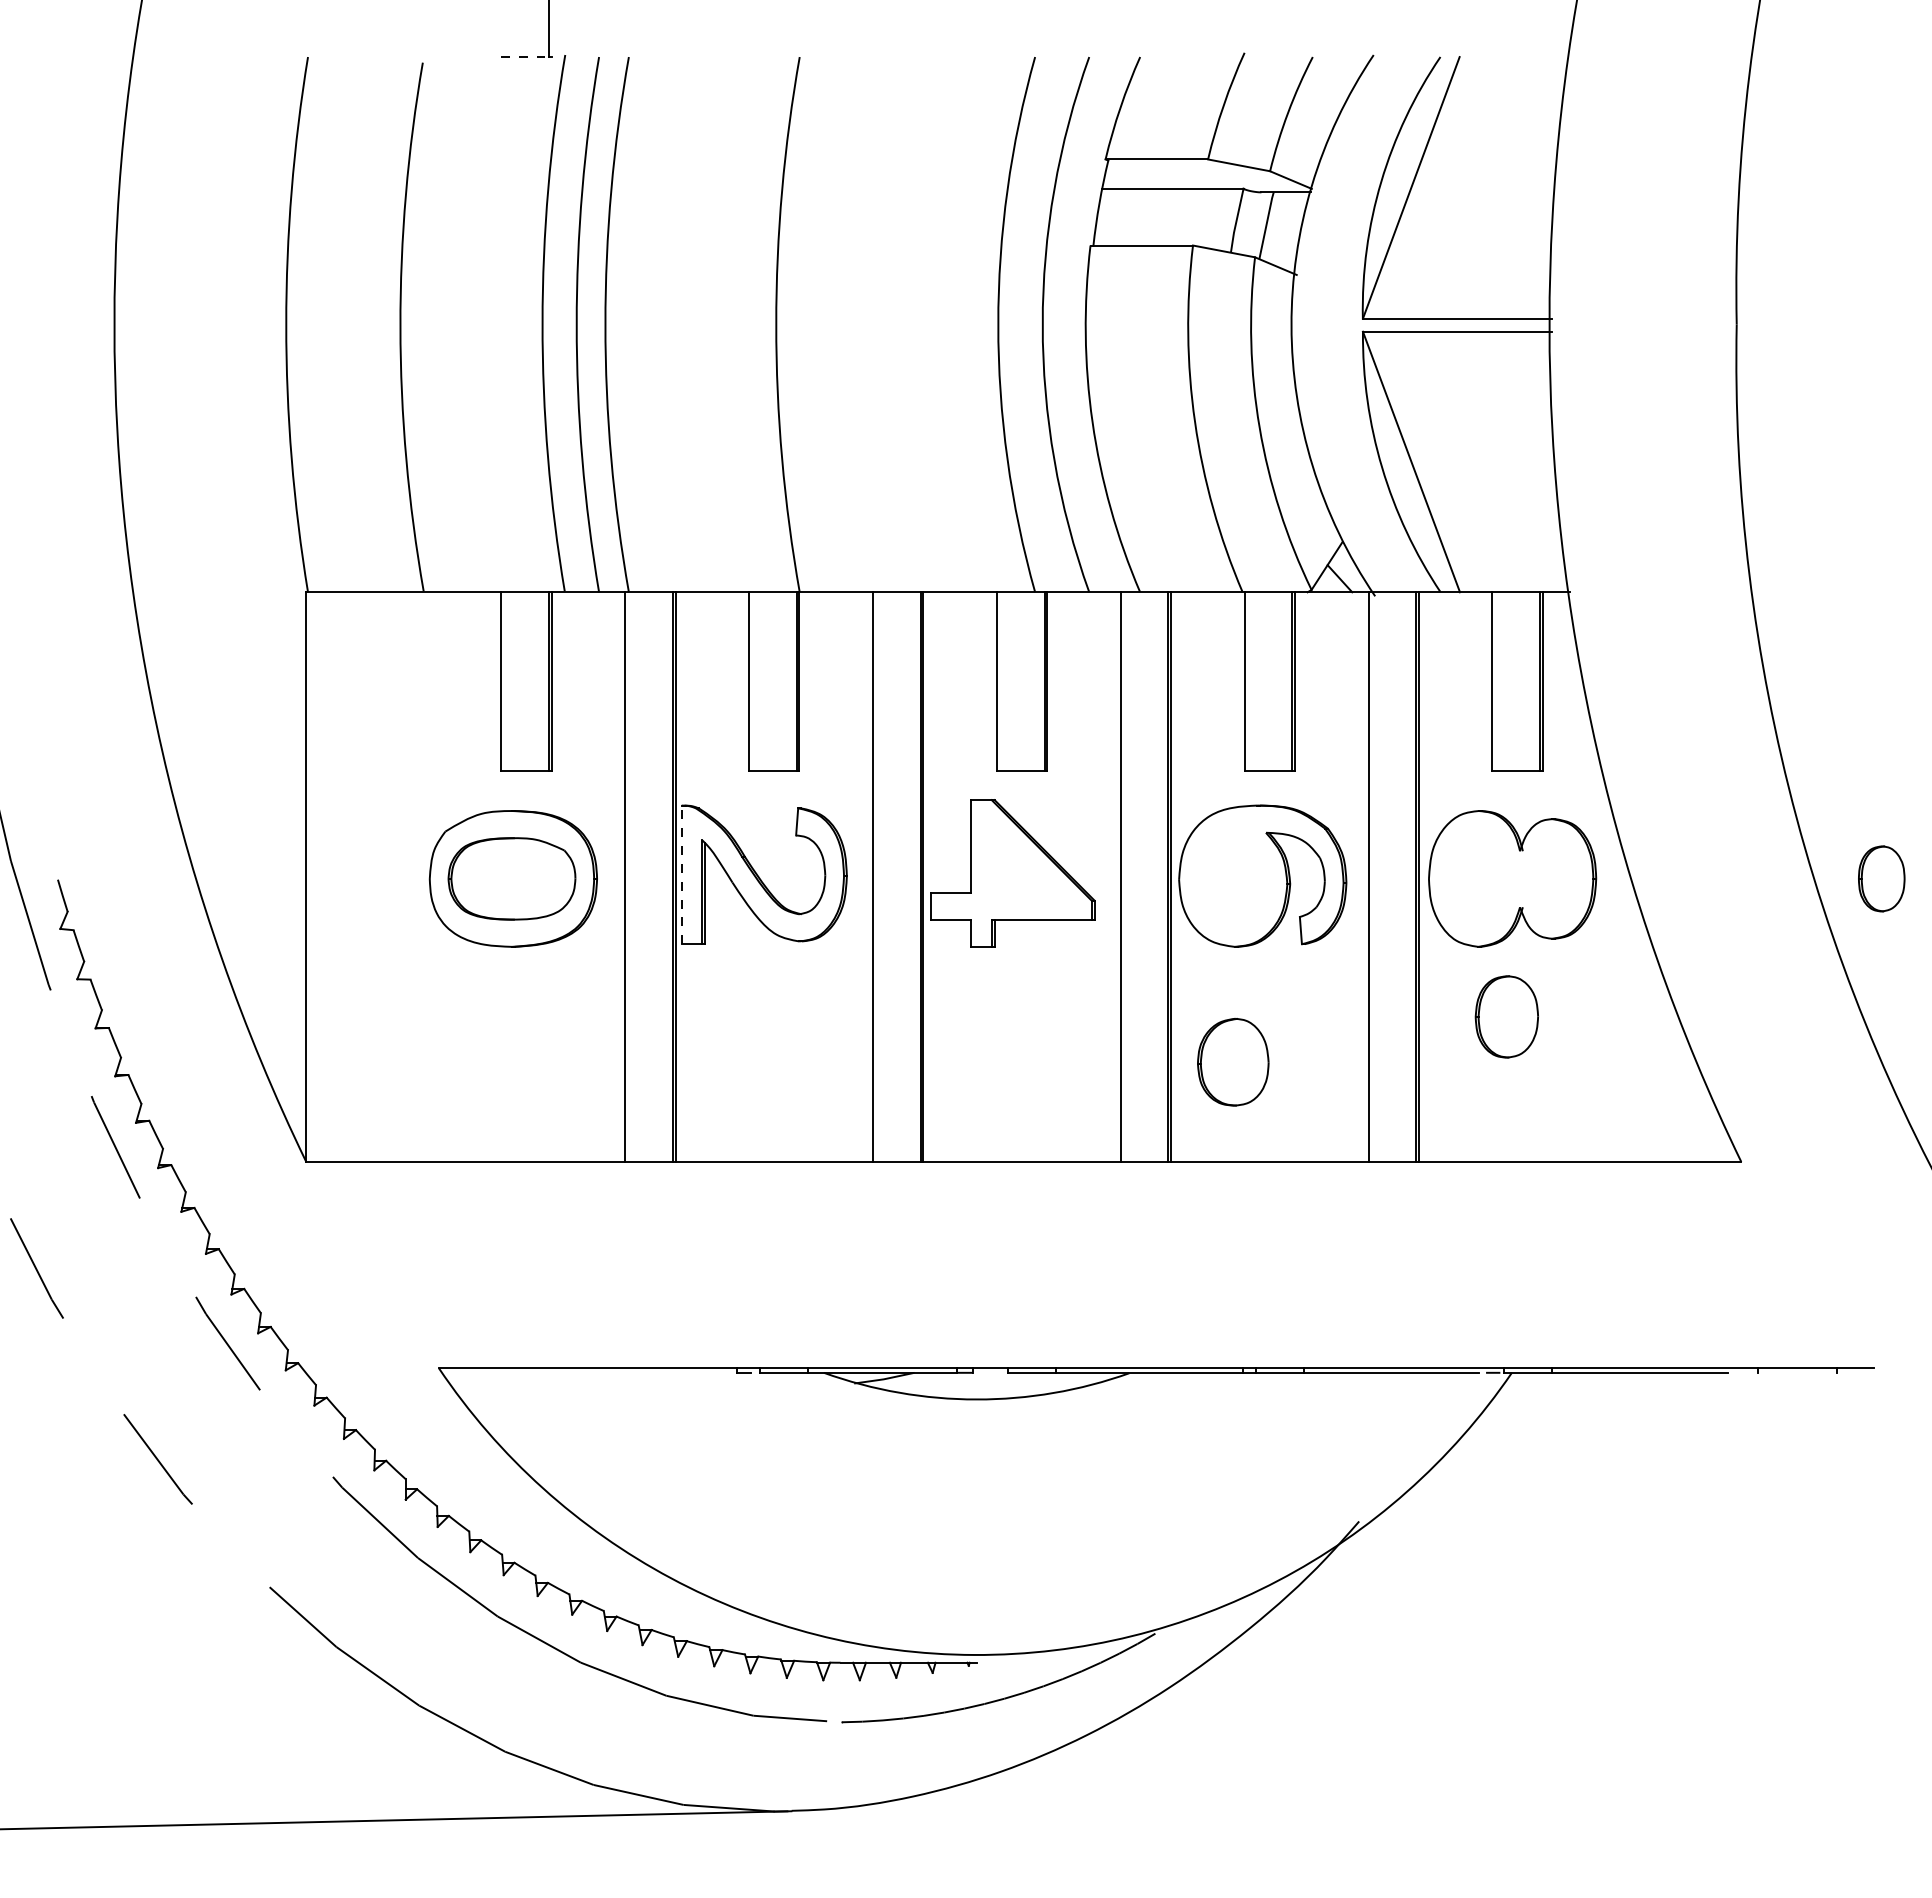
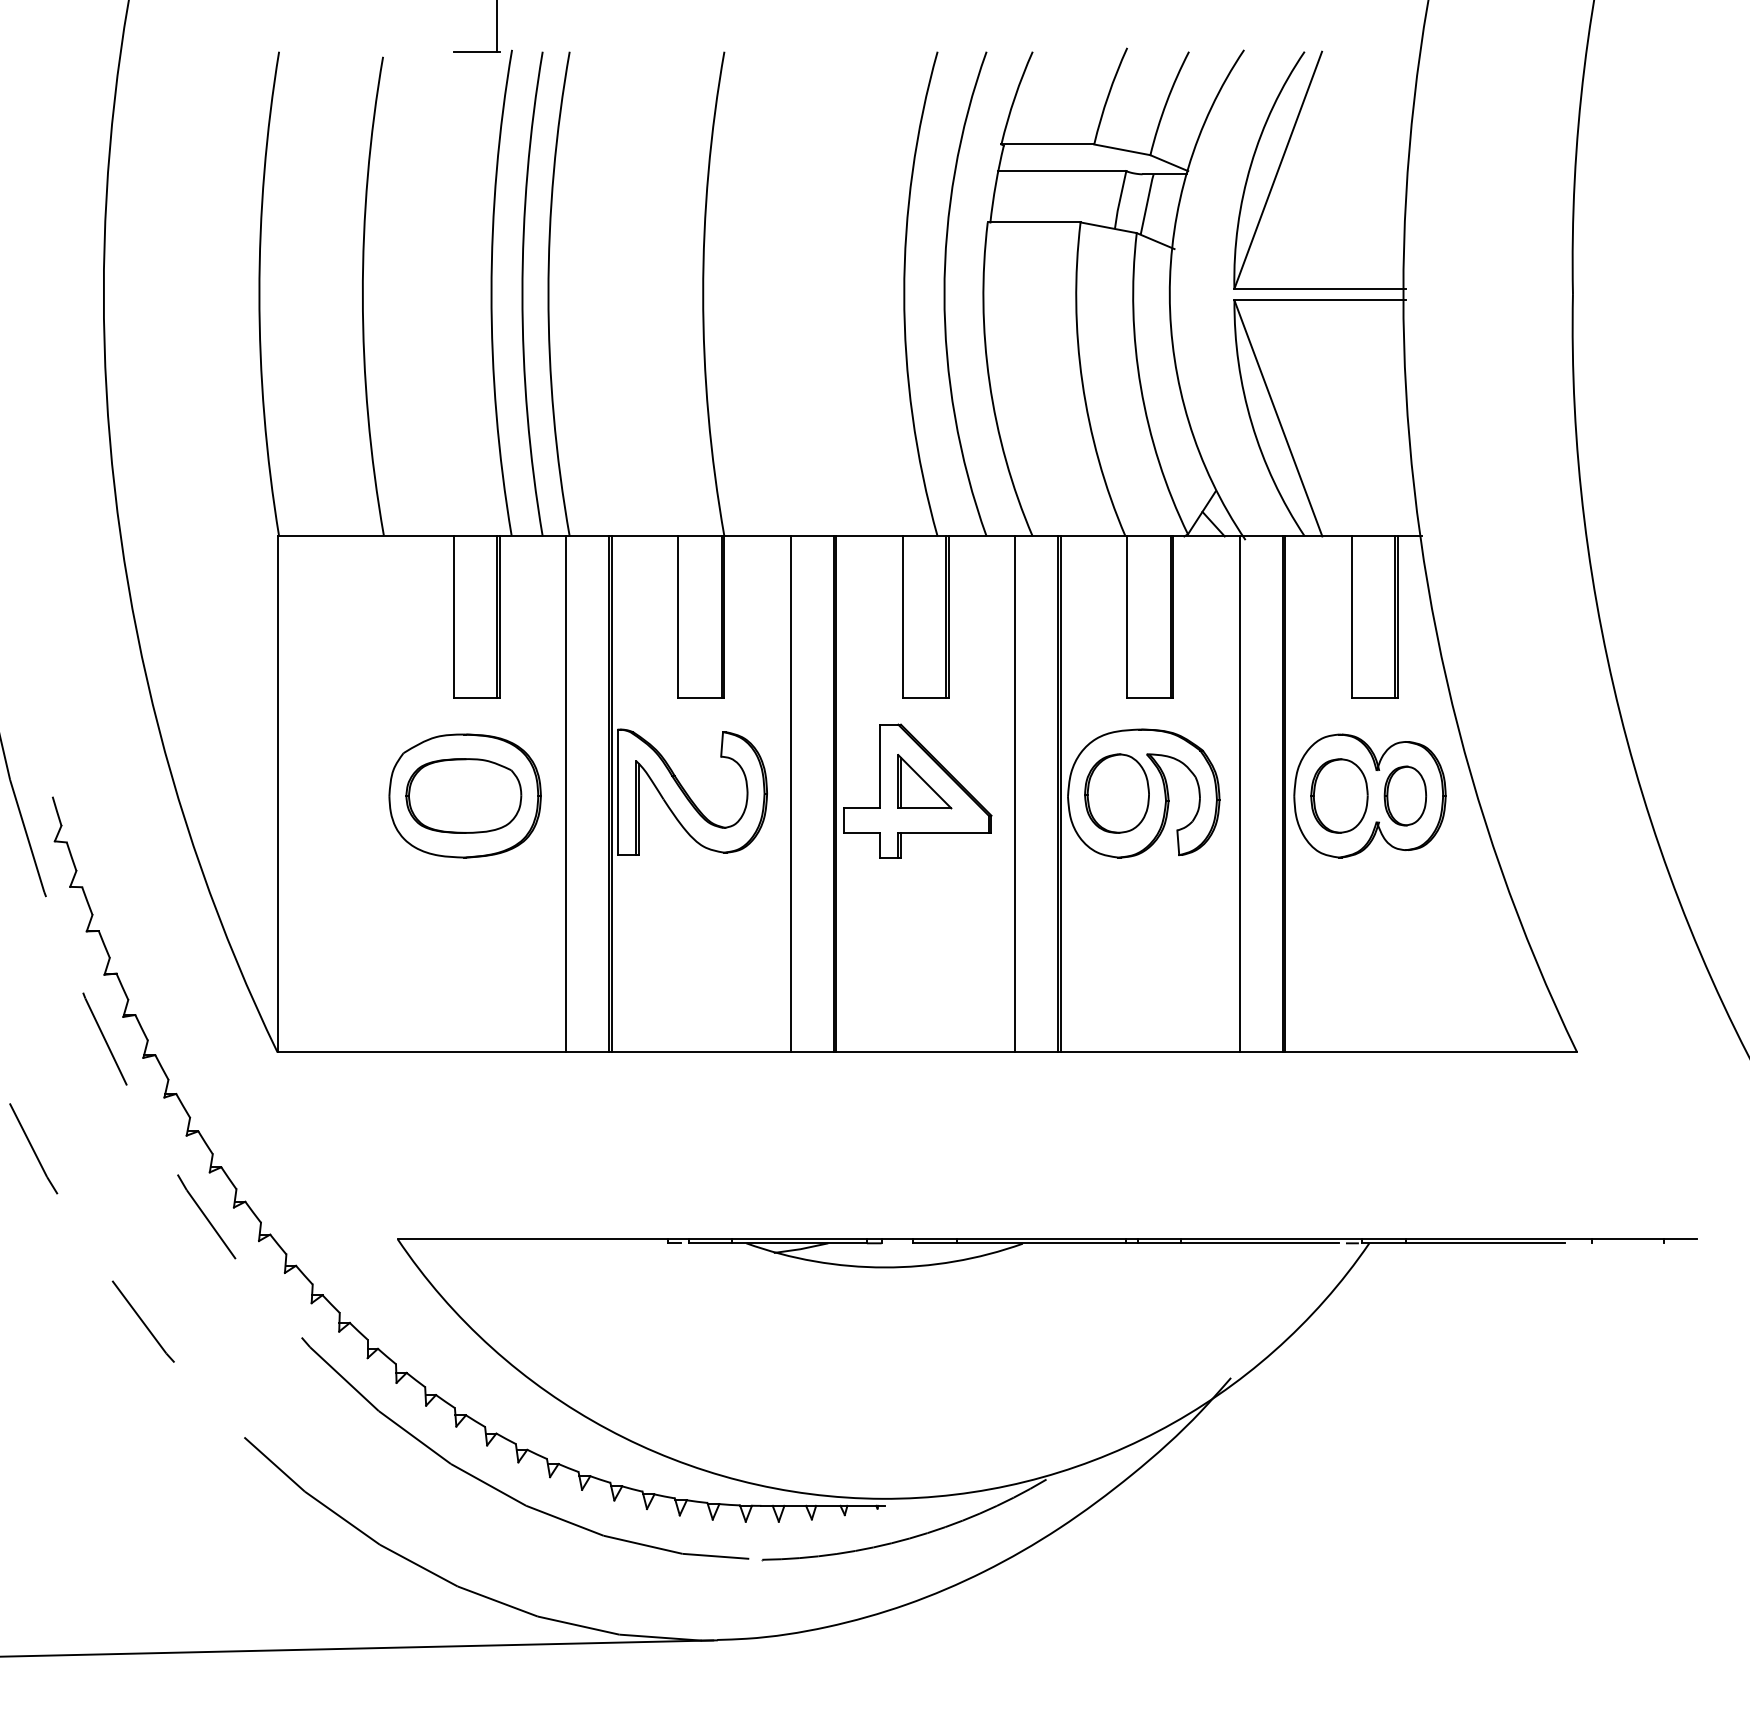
line: (524, 57) -> (475, 52), dashed -> solid
part: (1020, 862) -> (924, 781), added
line: (681, 874) -> (617, 792), dashed -> solid
part: (1881, 878) -> (1405, 795), moved
part: (1506, 1016) -> (1339, 795), moved
part: (1233, 1062) -> (1117, 793), moved

